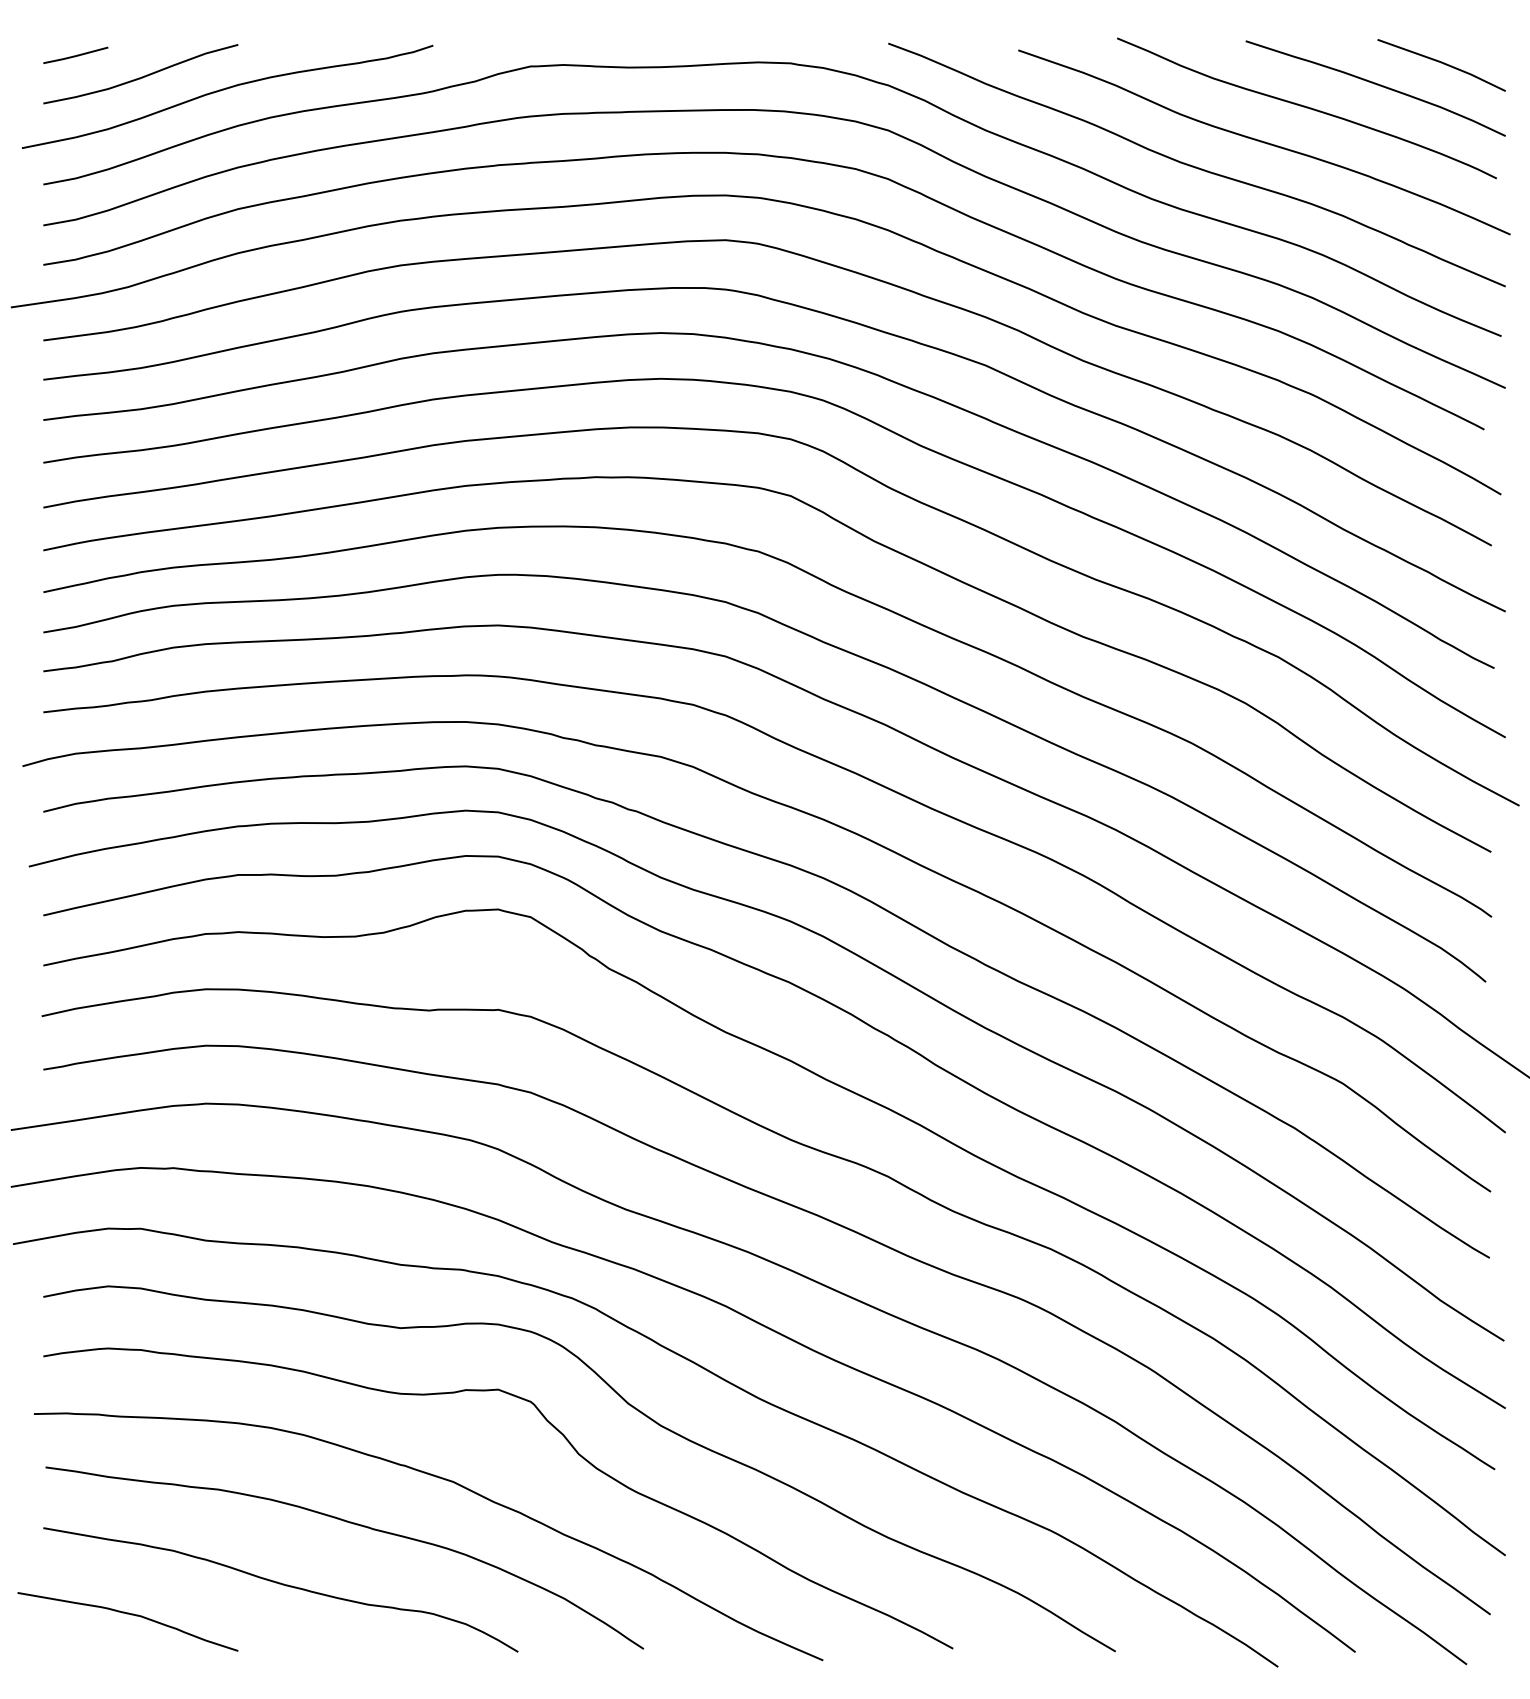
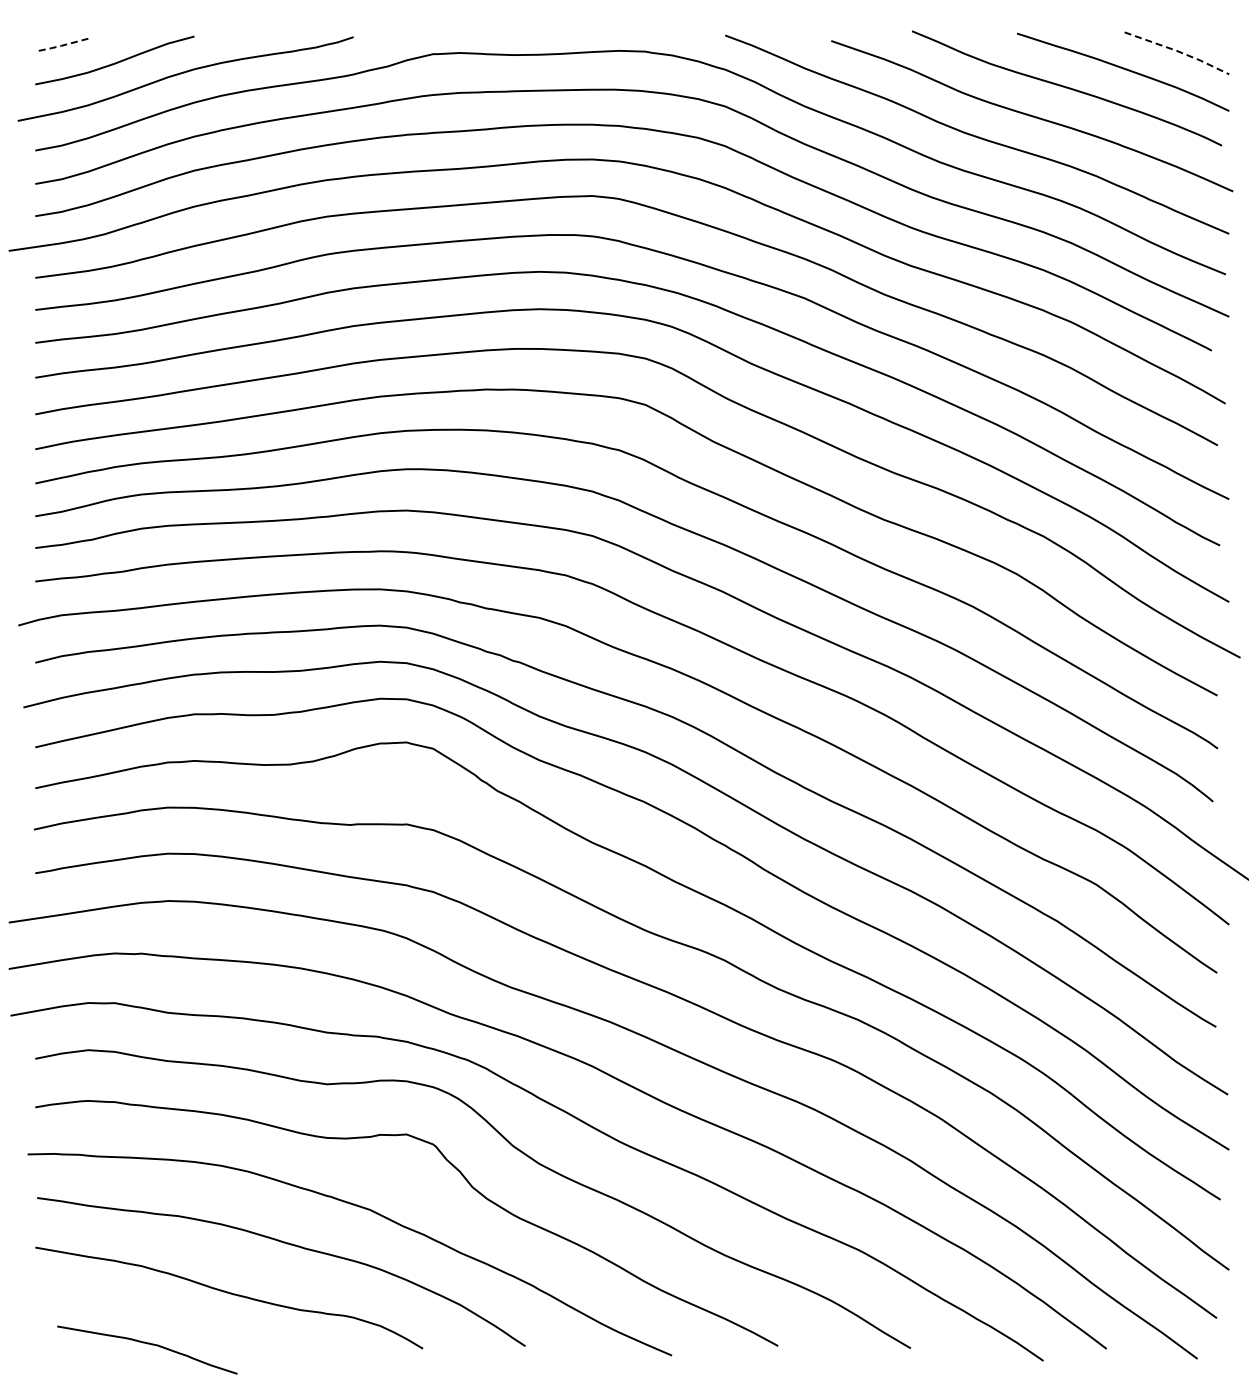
line: (75, 55) -> (61, 45), solid -> dashed
line: (1443, 63) -> (1178, 51), solid -> dashed
curve: (128, 1615) -> (147, 1344), moved

